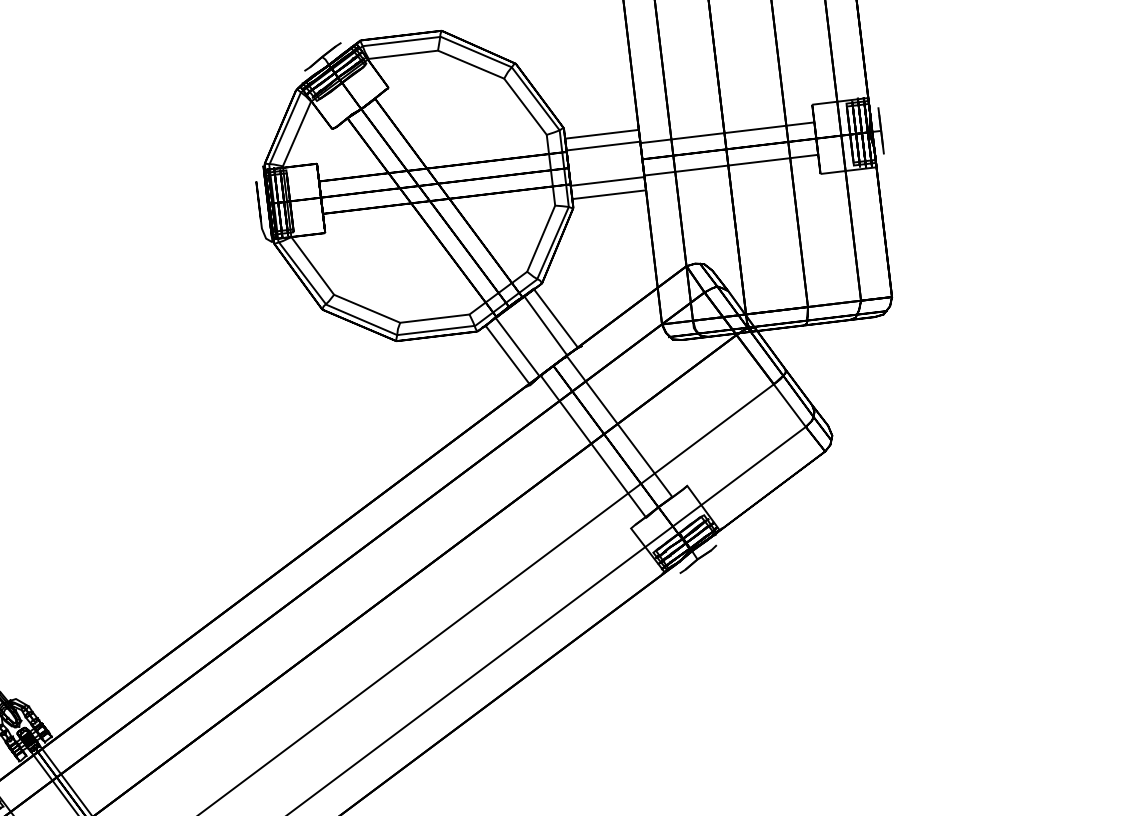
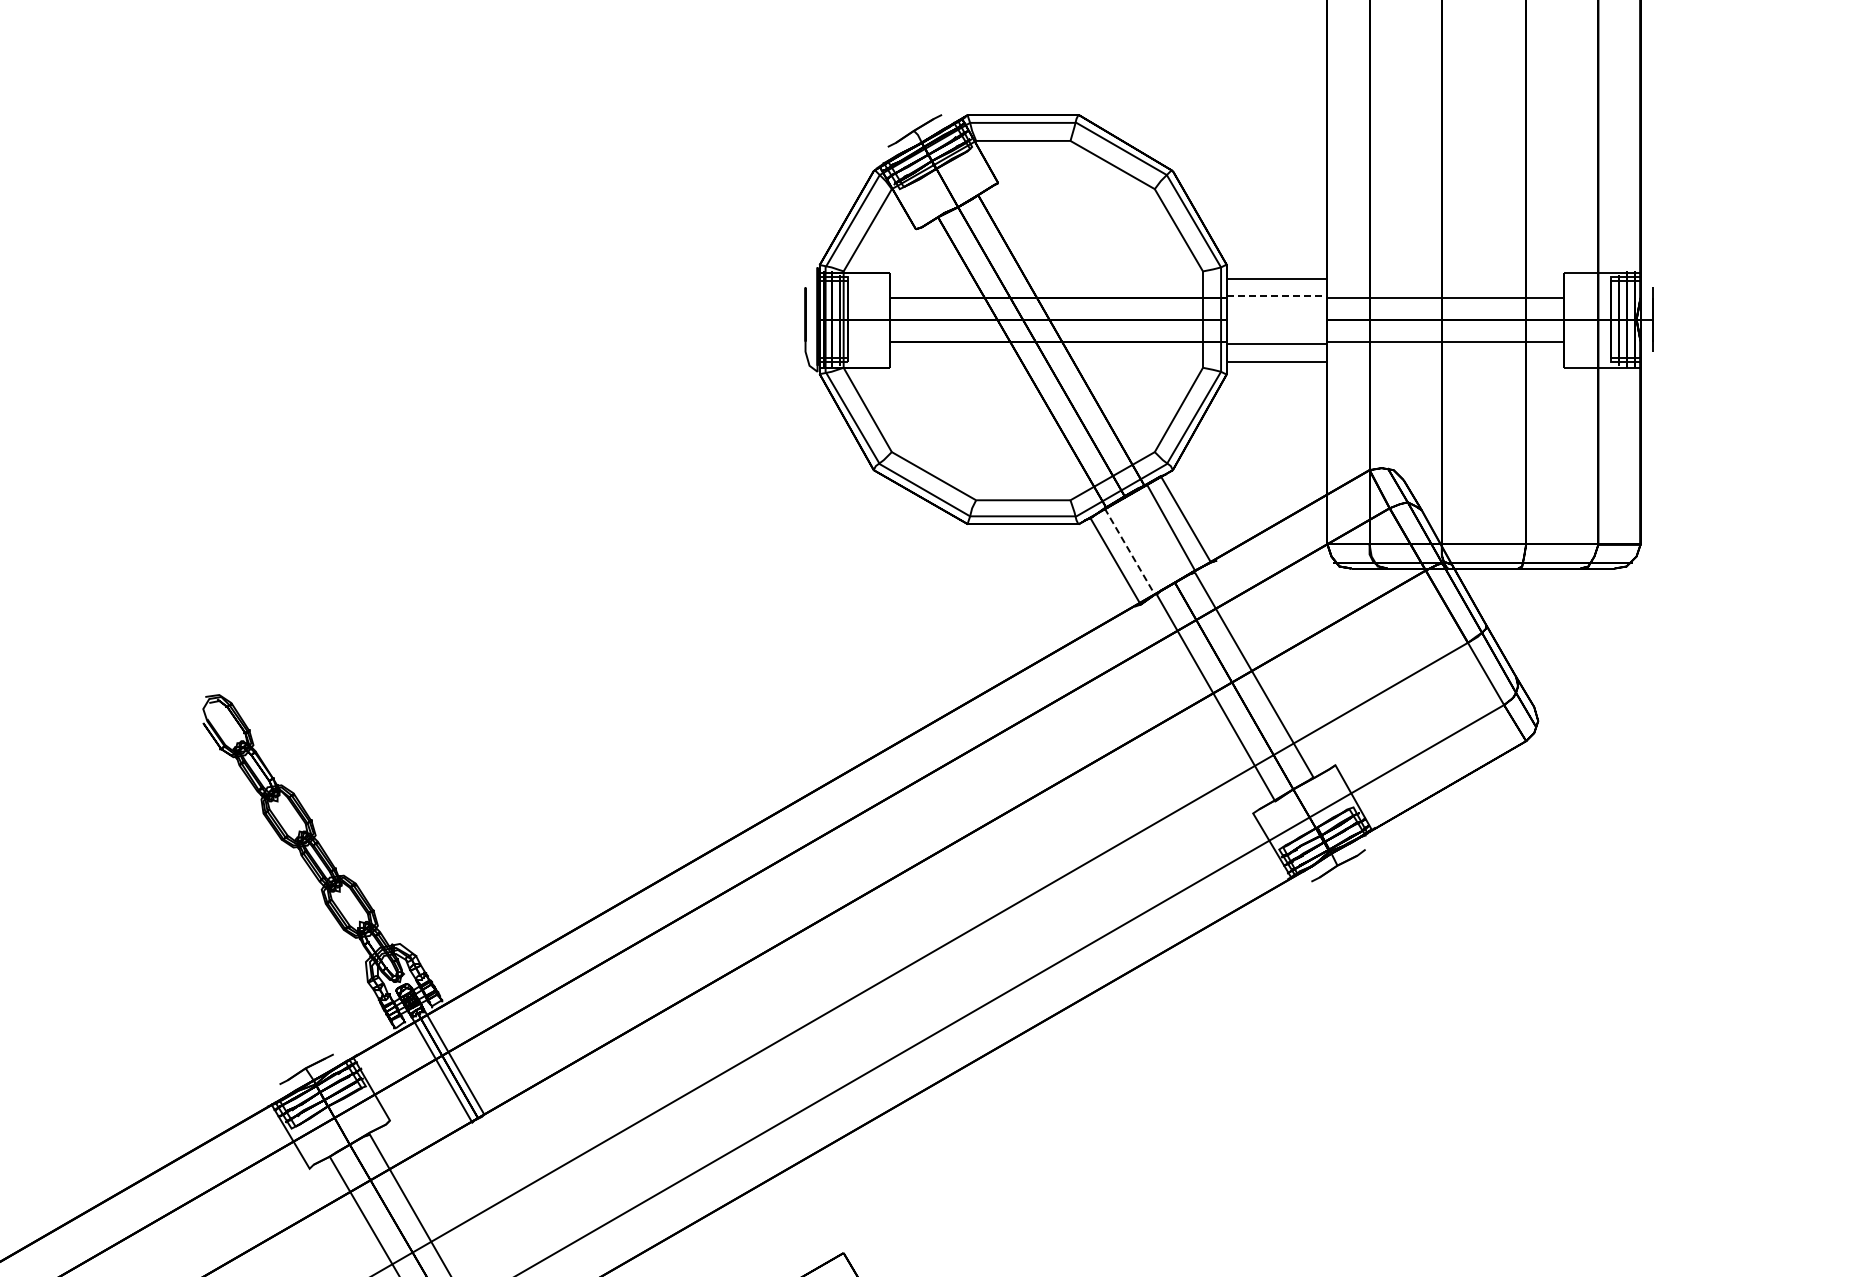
line: (603, 146) -> (1277, 295), solid -> dashed
line: (517, 346) -> (1129, 551), solid -> dashed

